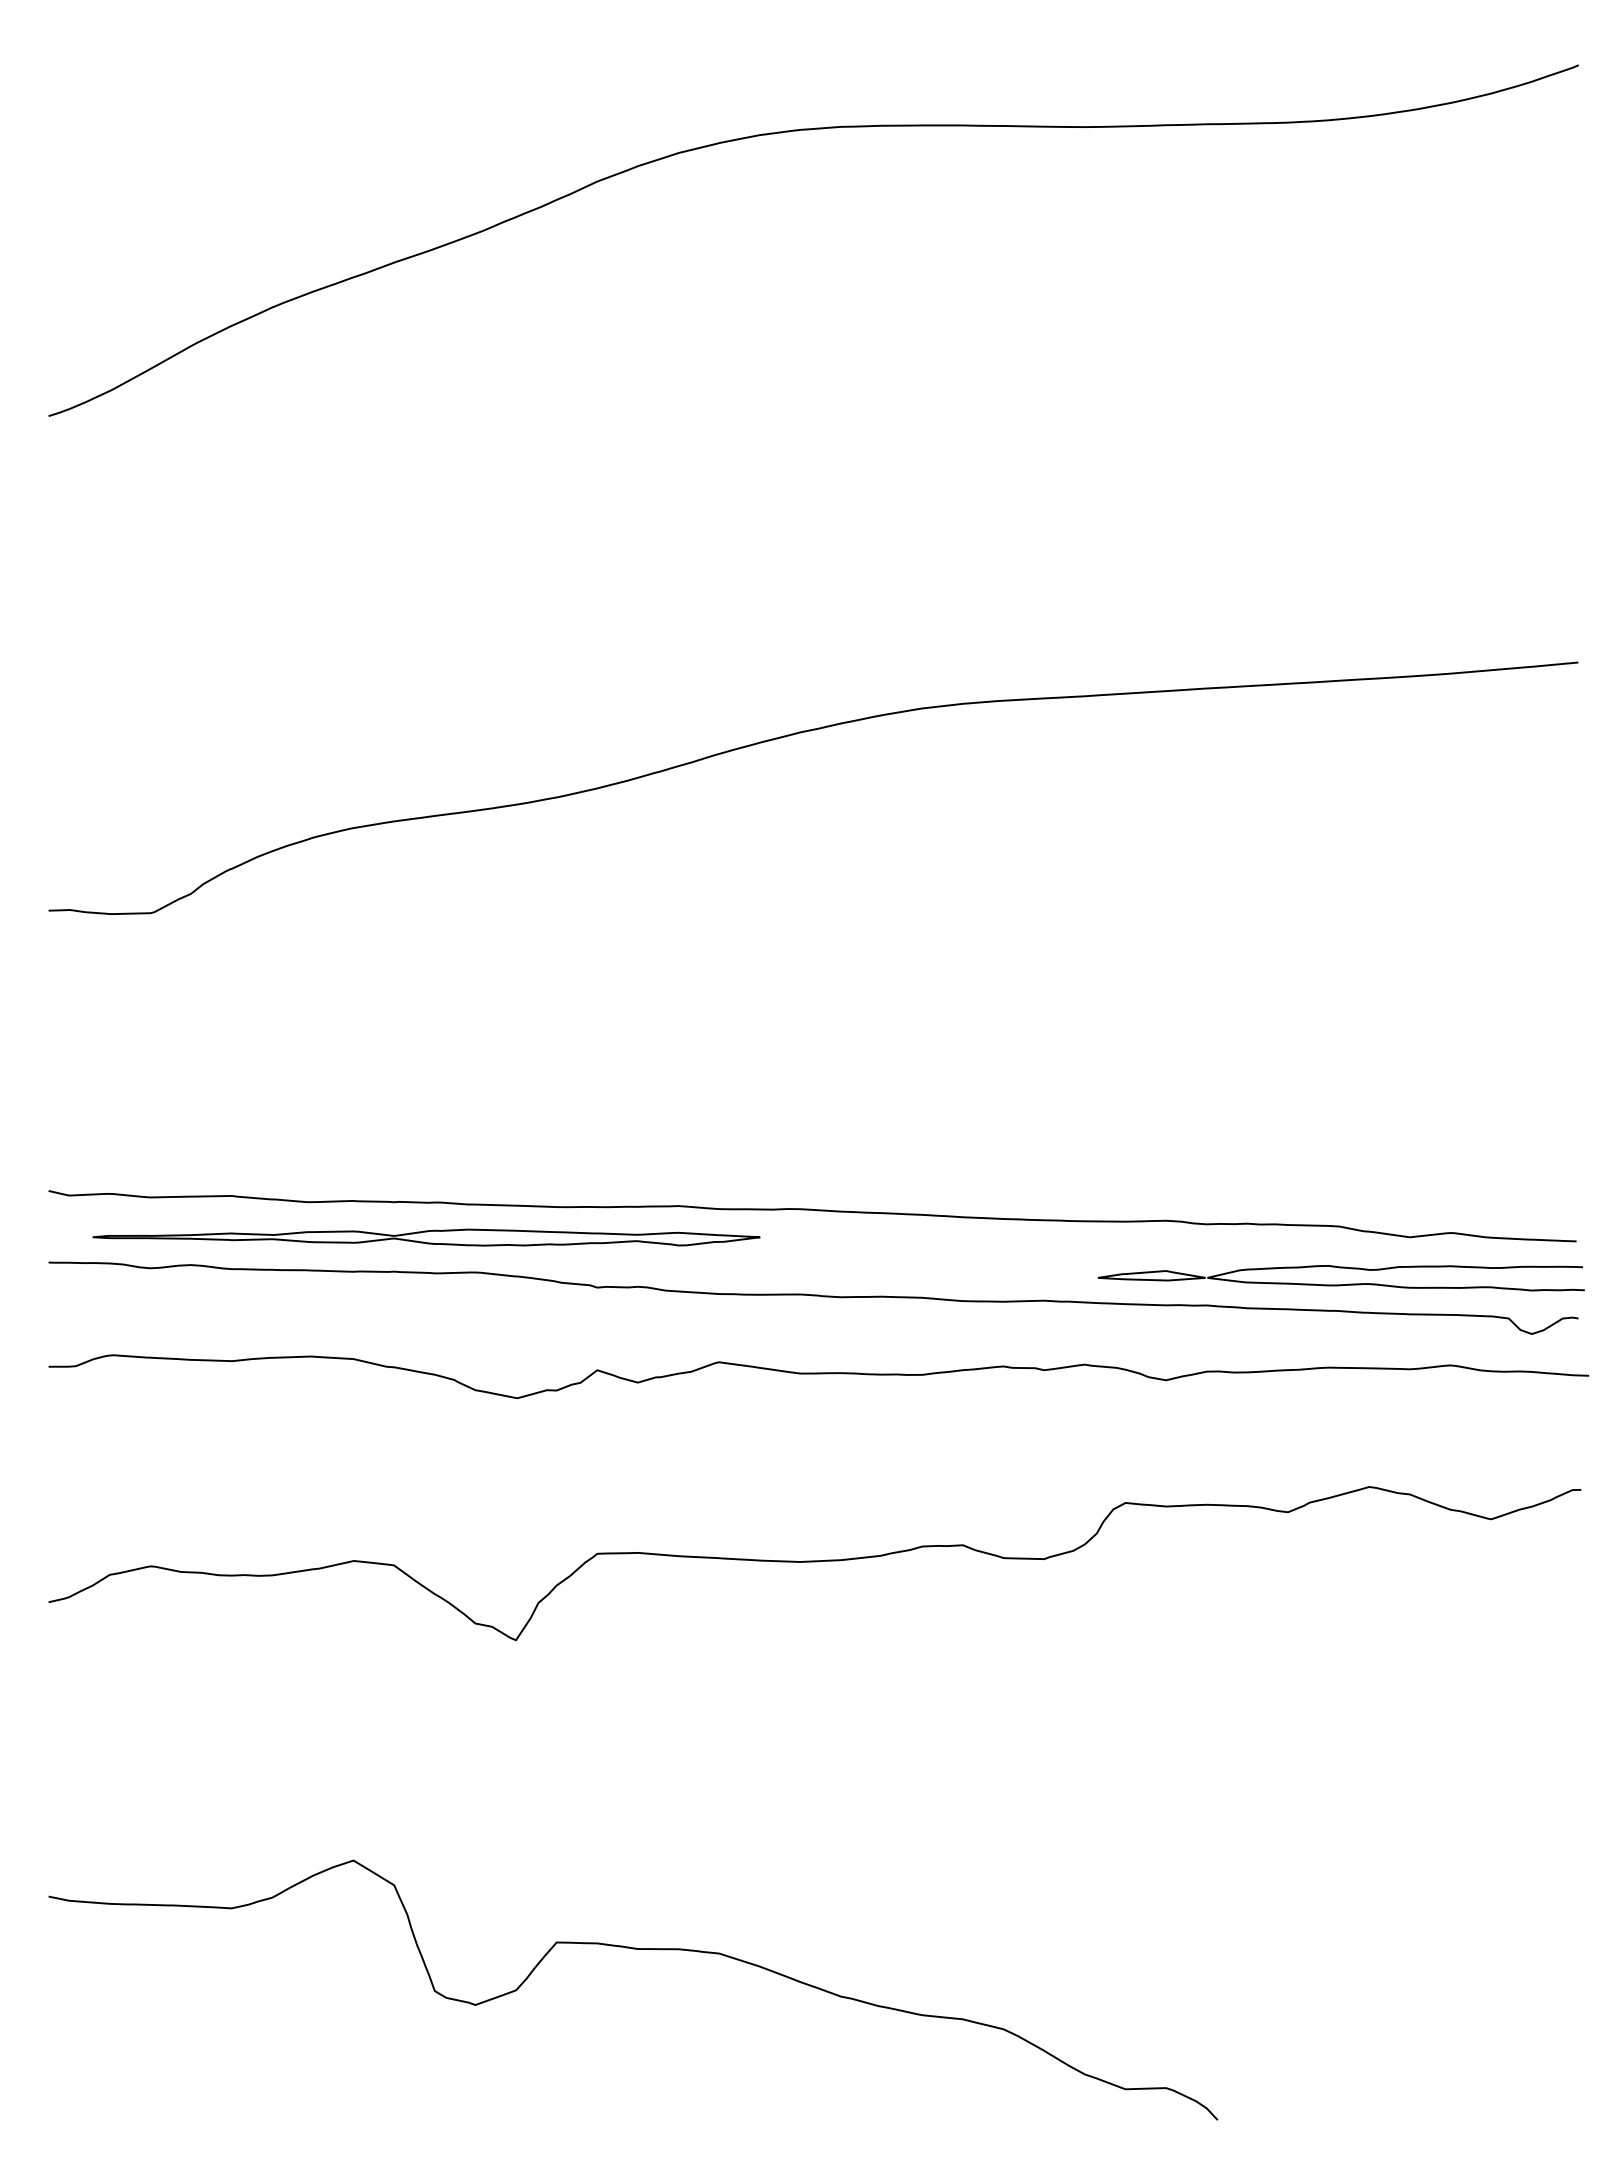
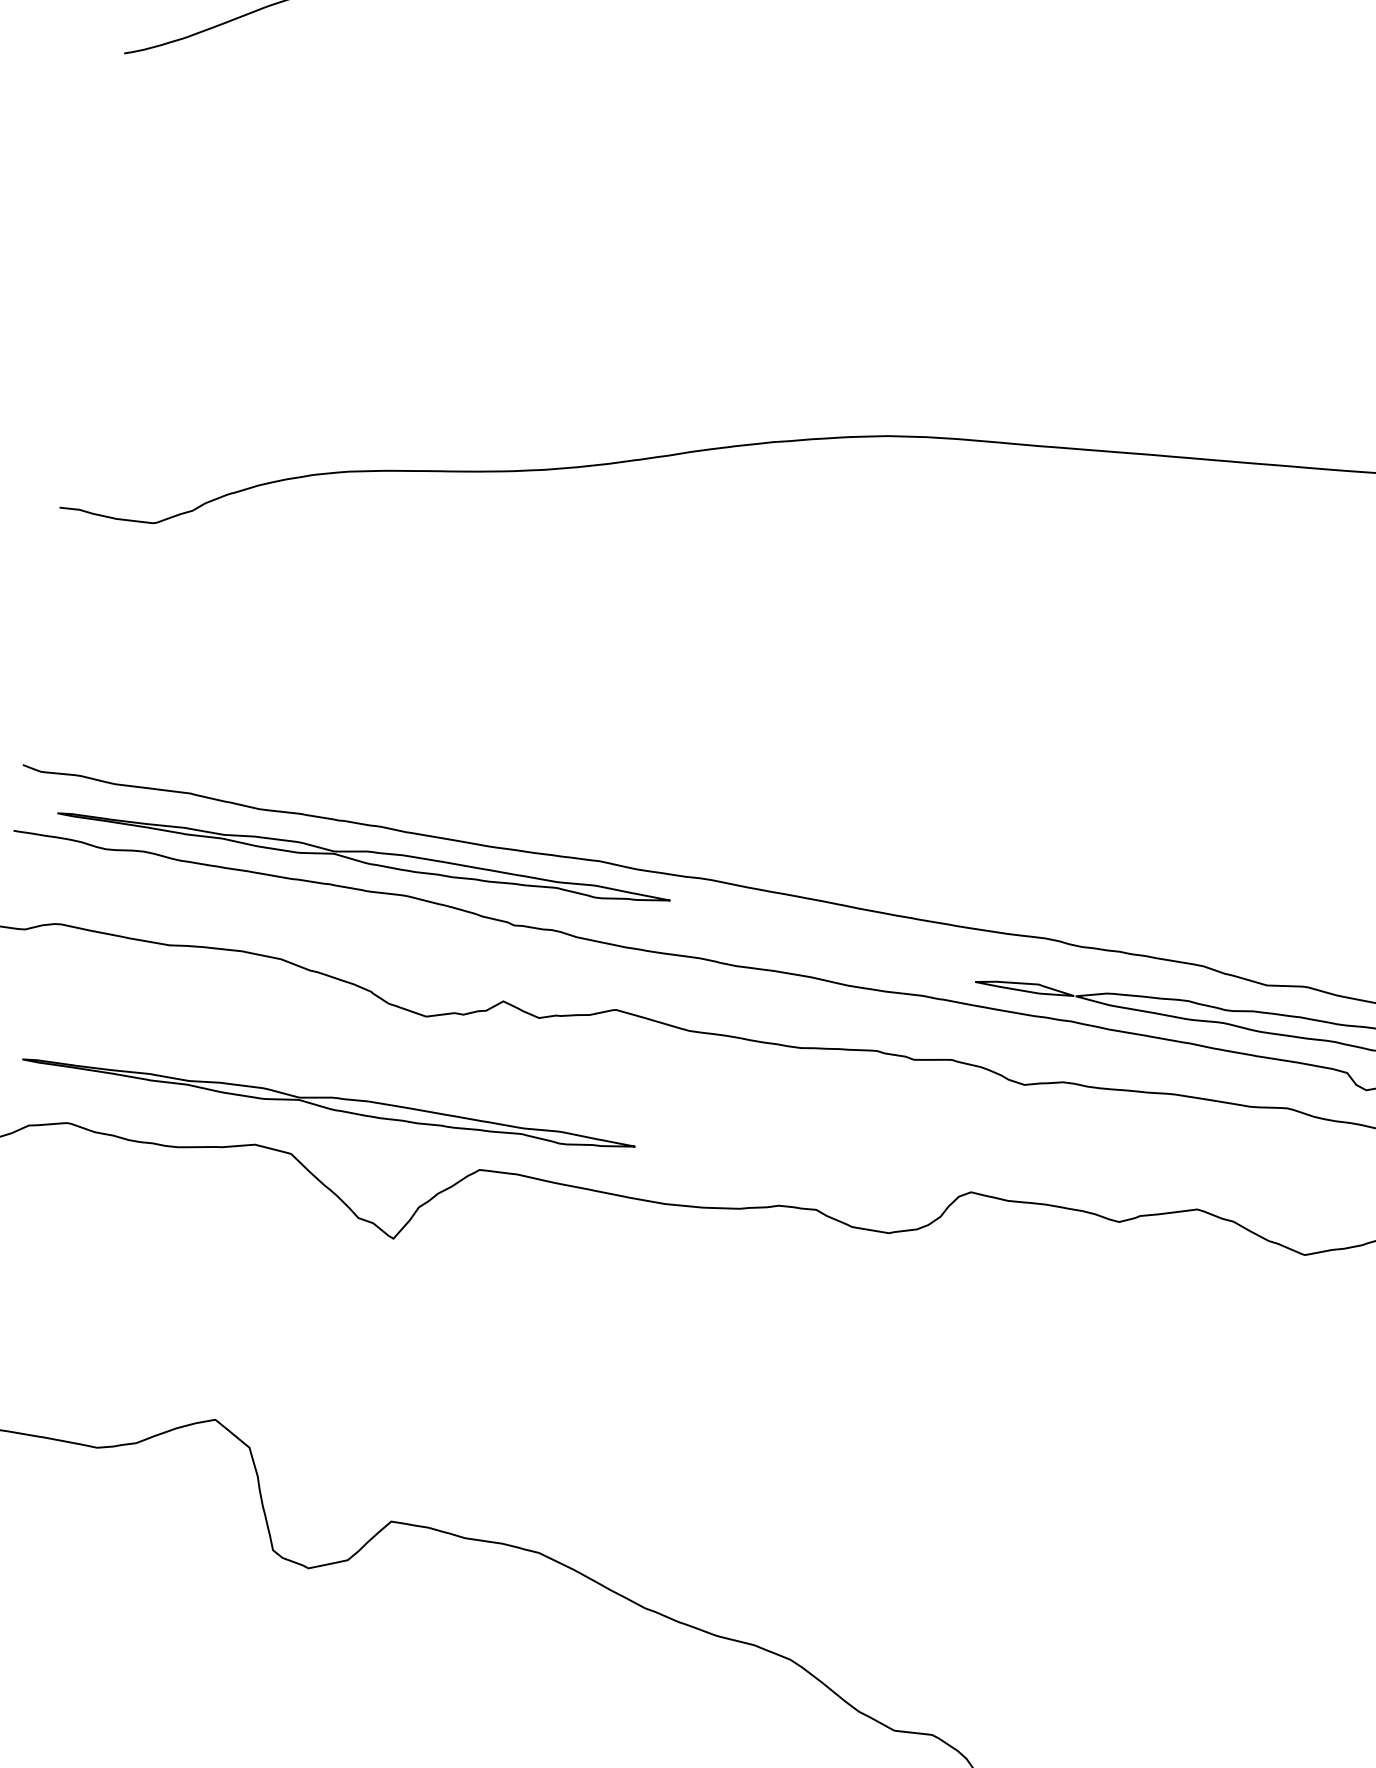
part: (426, 1505) -> (328, 1103), added

